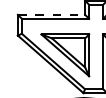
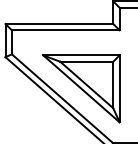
line: (51, 14) -> (59, 23), dashed -> solid

